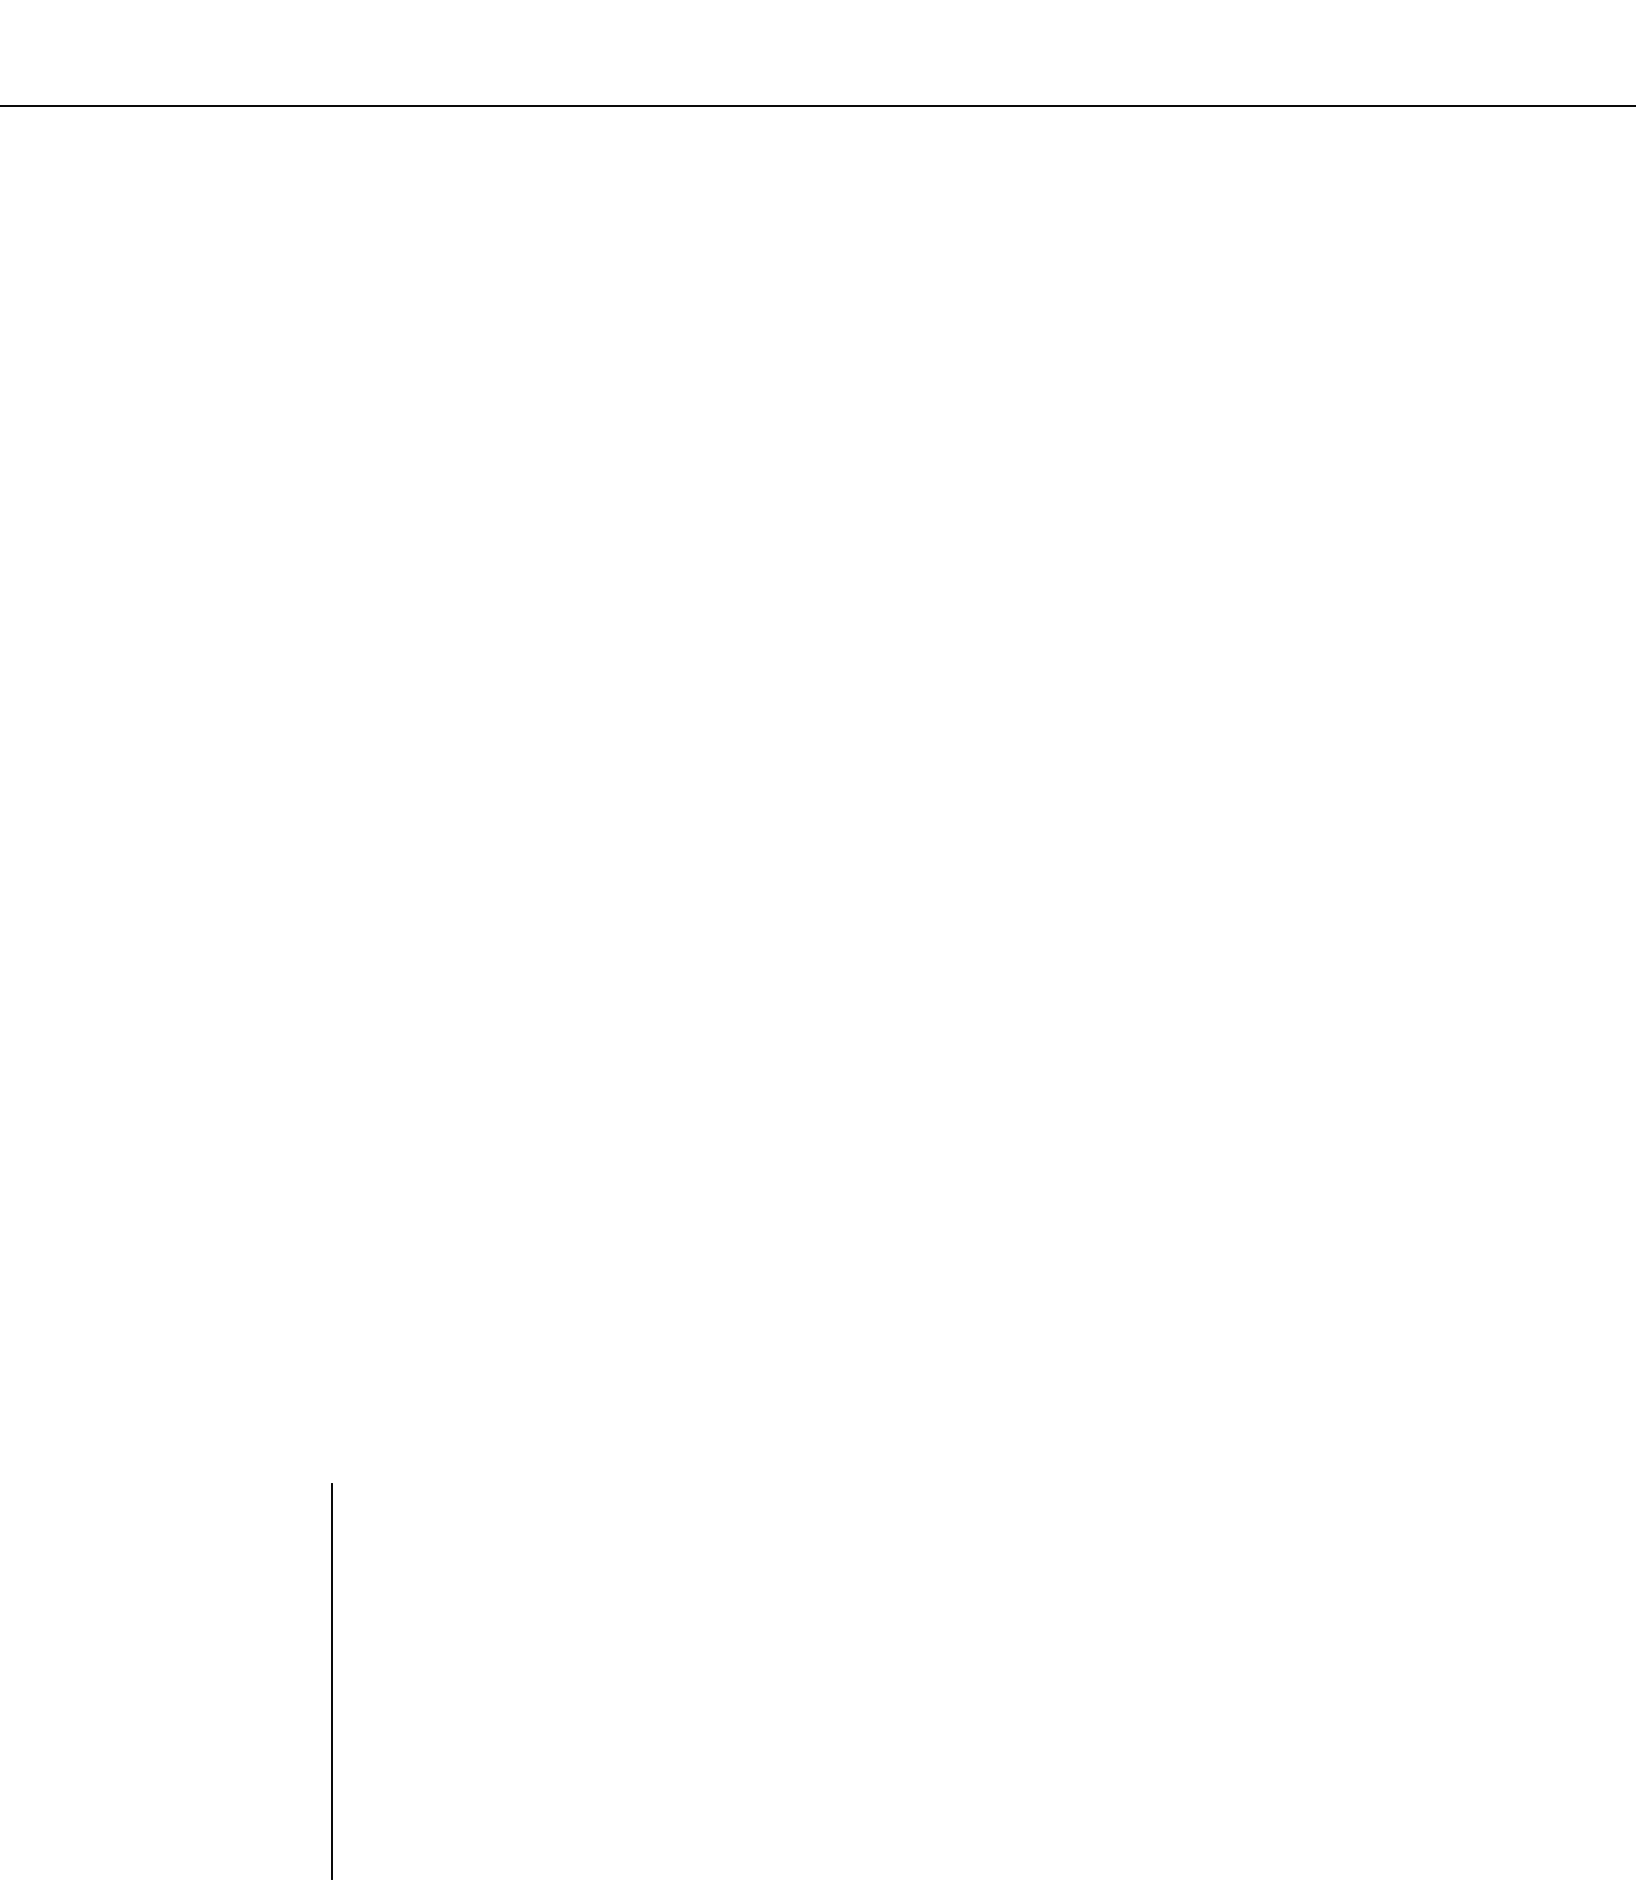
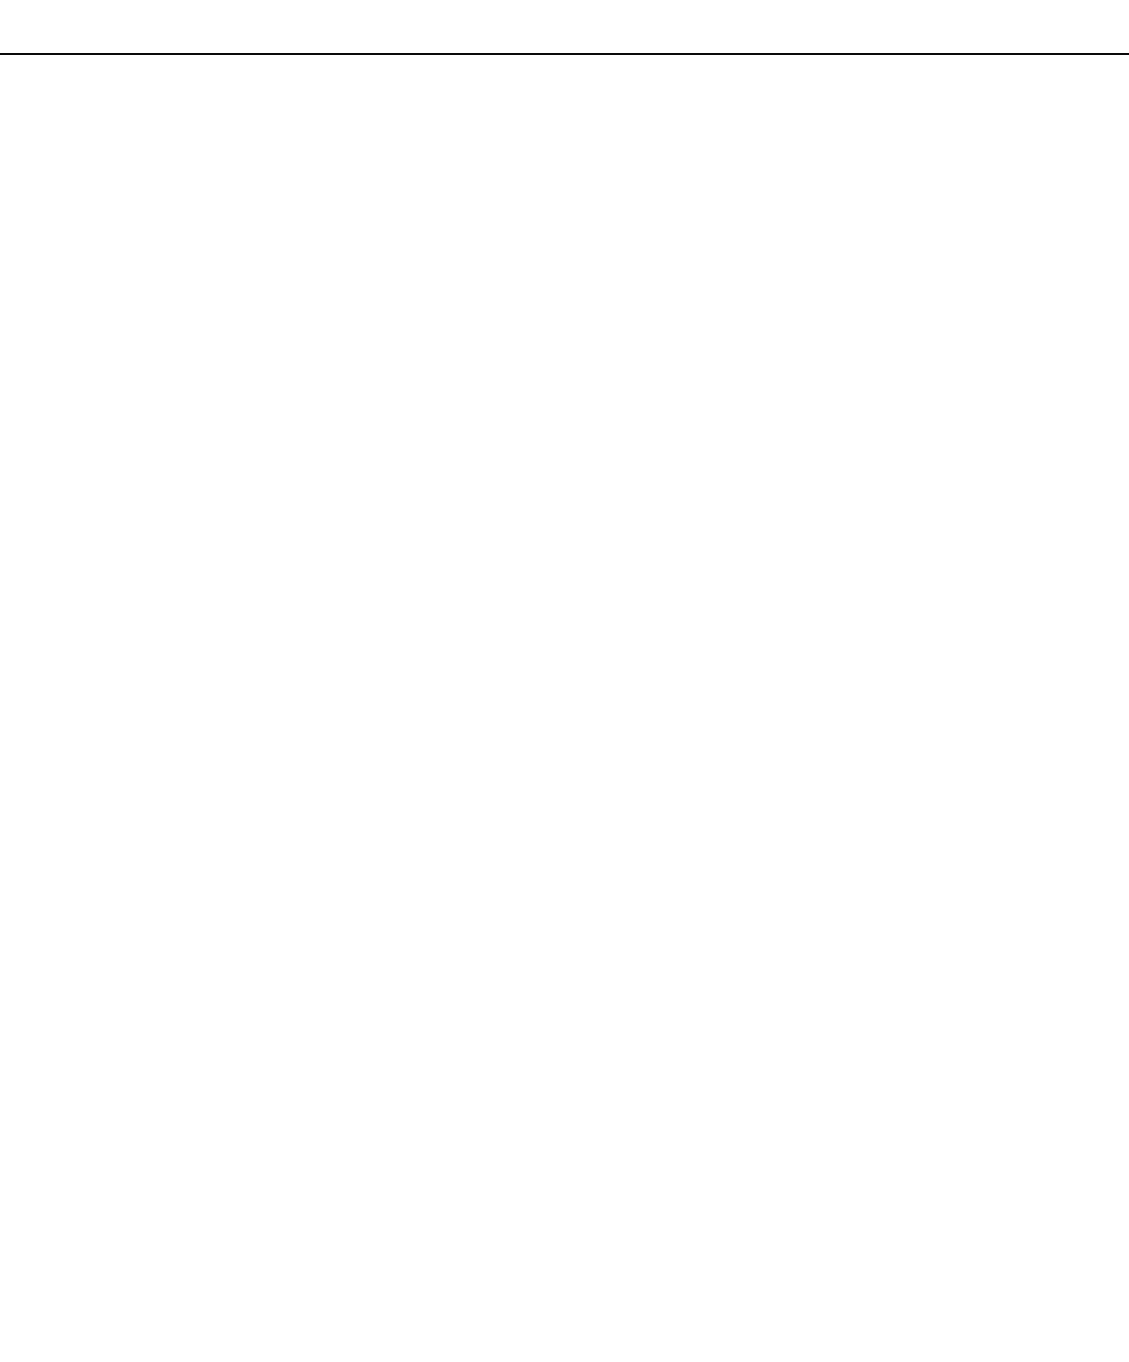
line: (332, 1681) -> (153, 1201), removed

